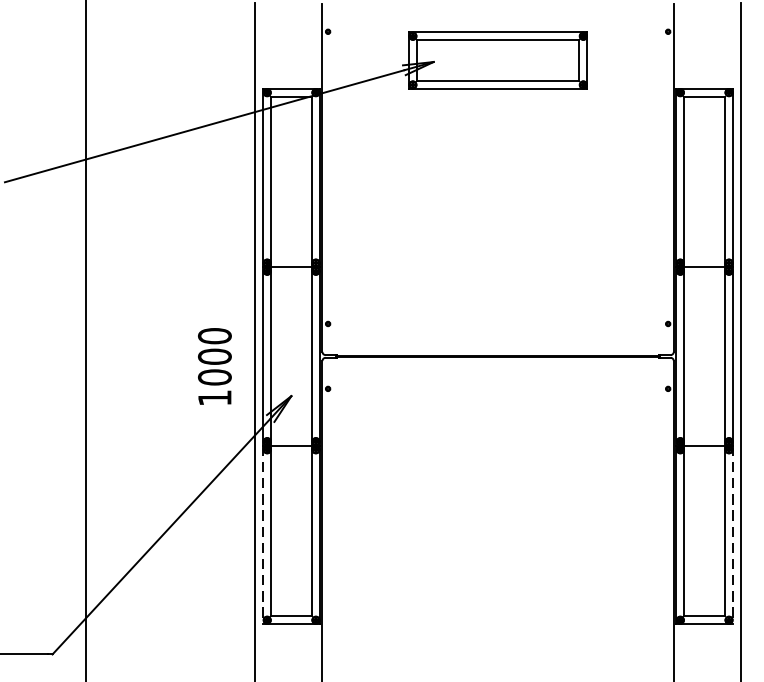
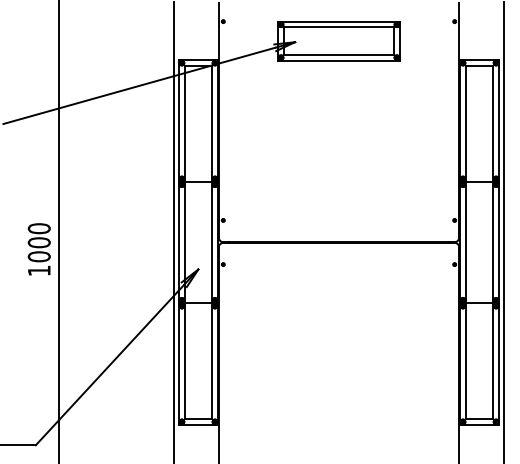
text: (213, 366) -> (38, 249), moved
line: (263, 535) -> (179, 364), dashed -> solid
line: (732, 535) -> (498, 364), dashed -> solid

